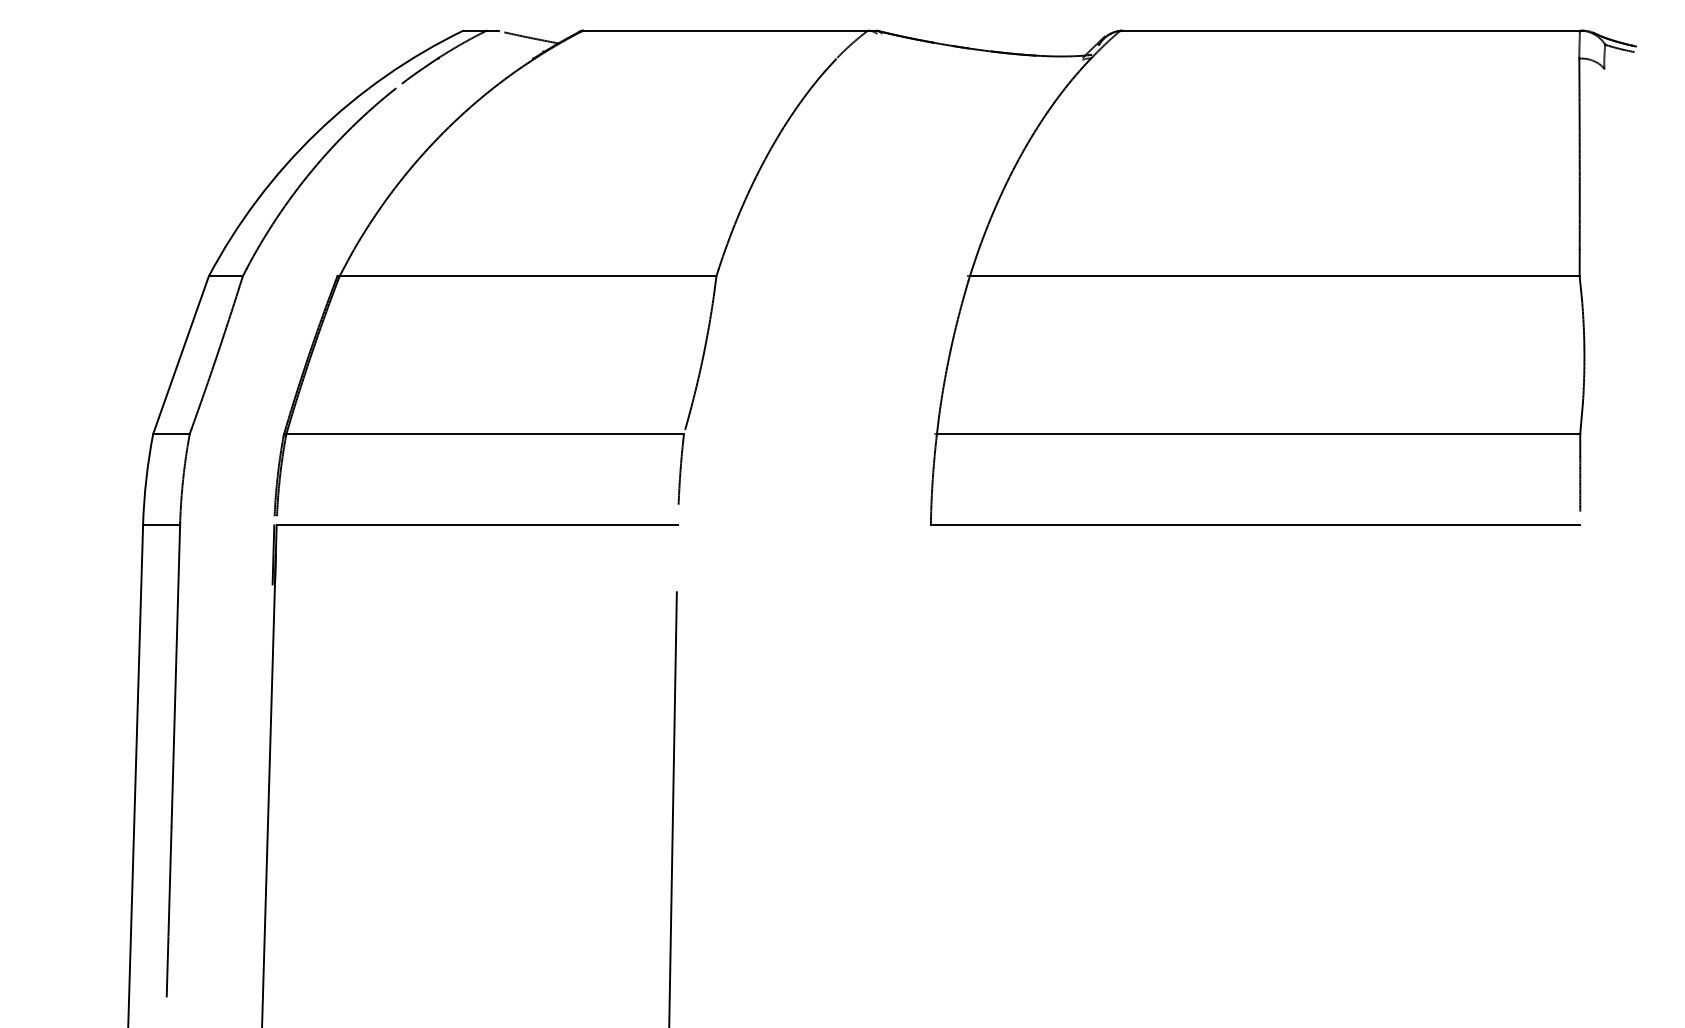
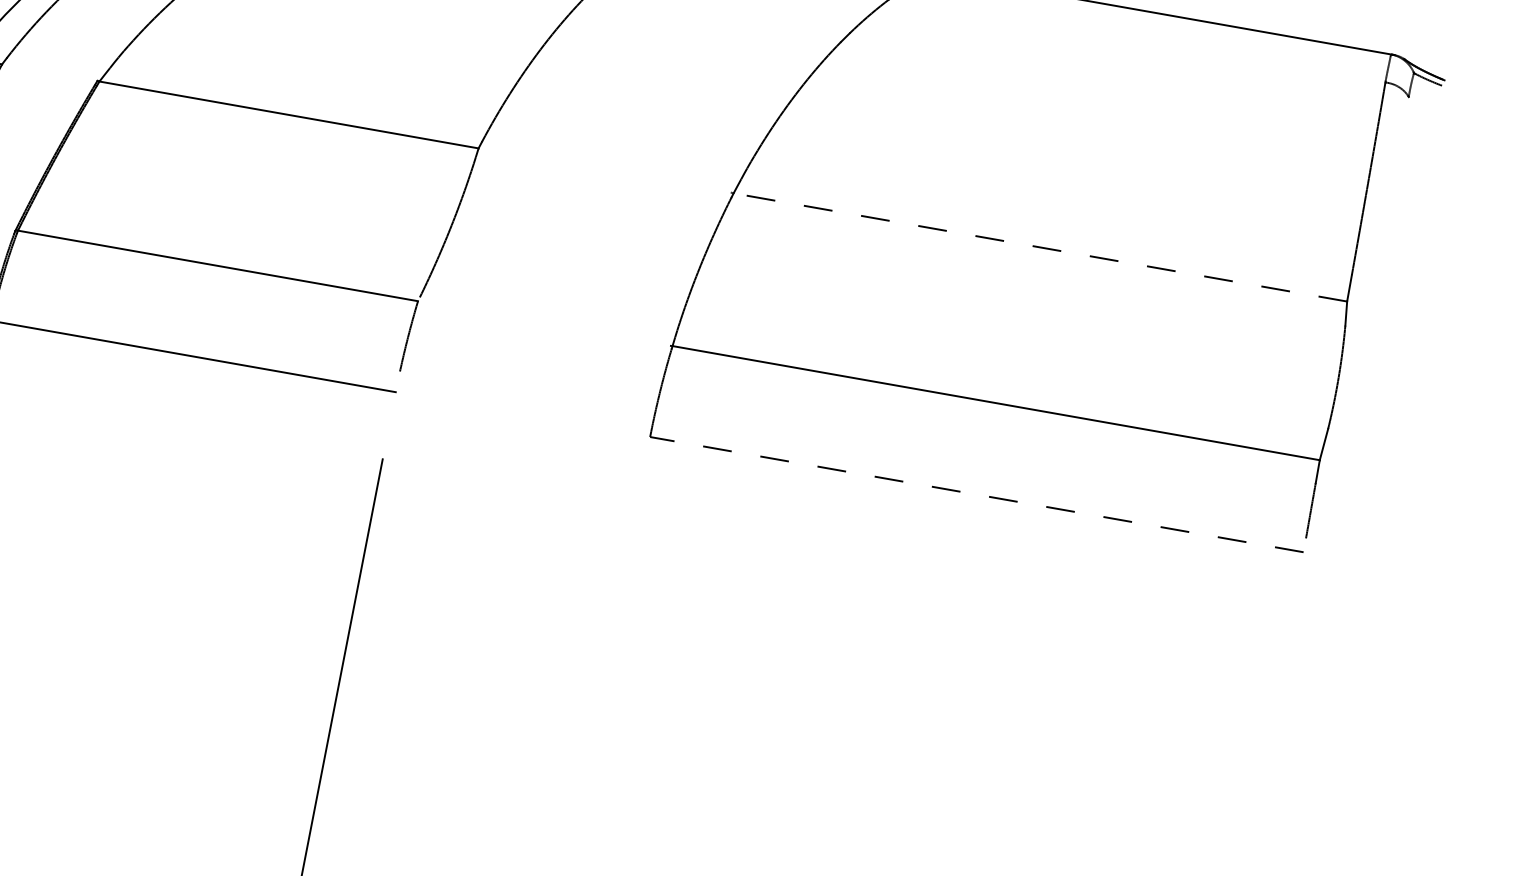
line: (1274, 276) -> (1040, 247), solid -> dashed
line: (1255, 525) -> (976, 494), solid -> dashed

